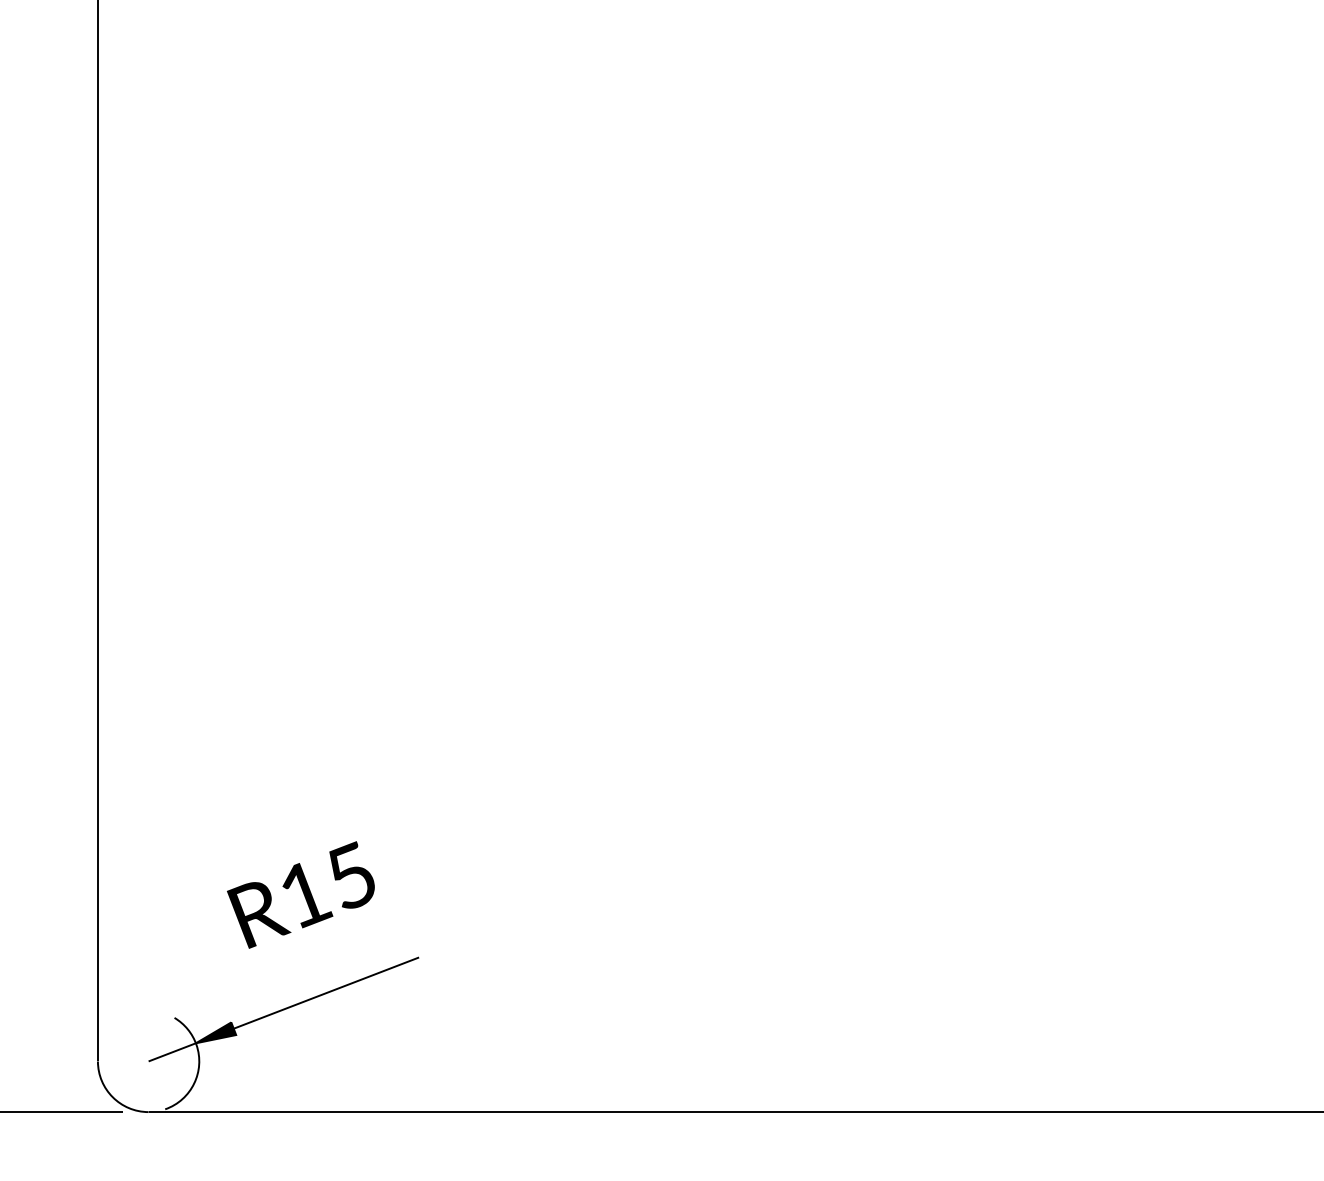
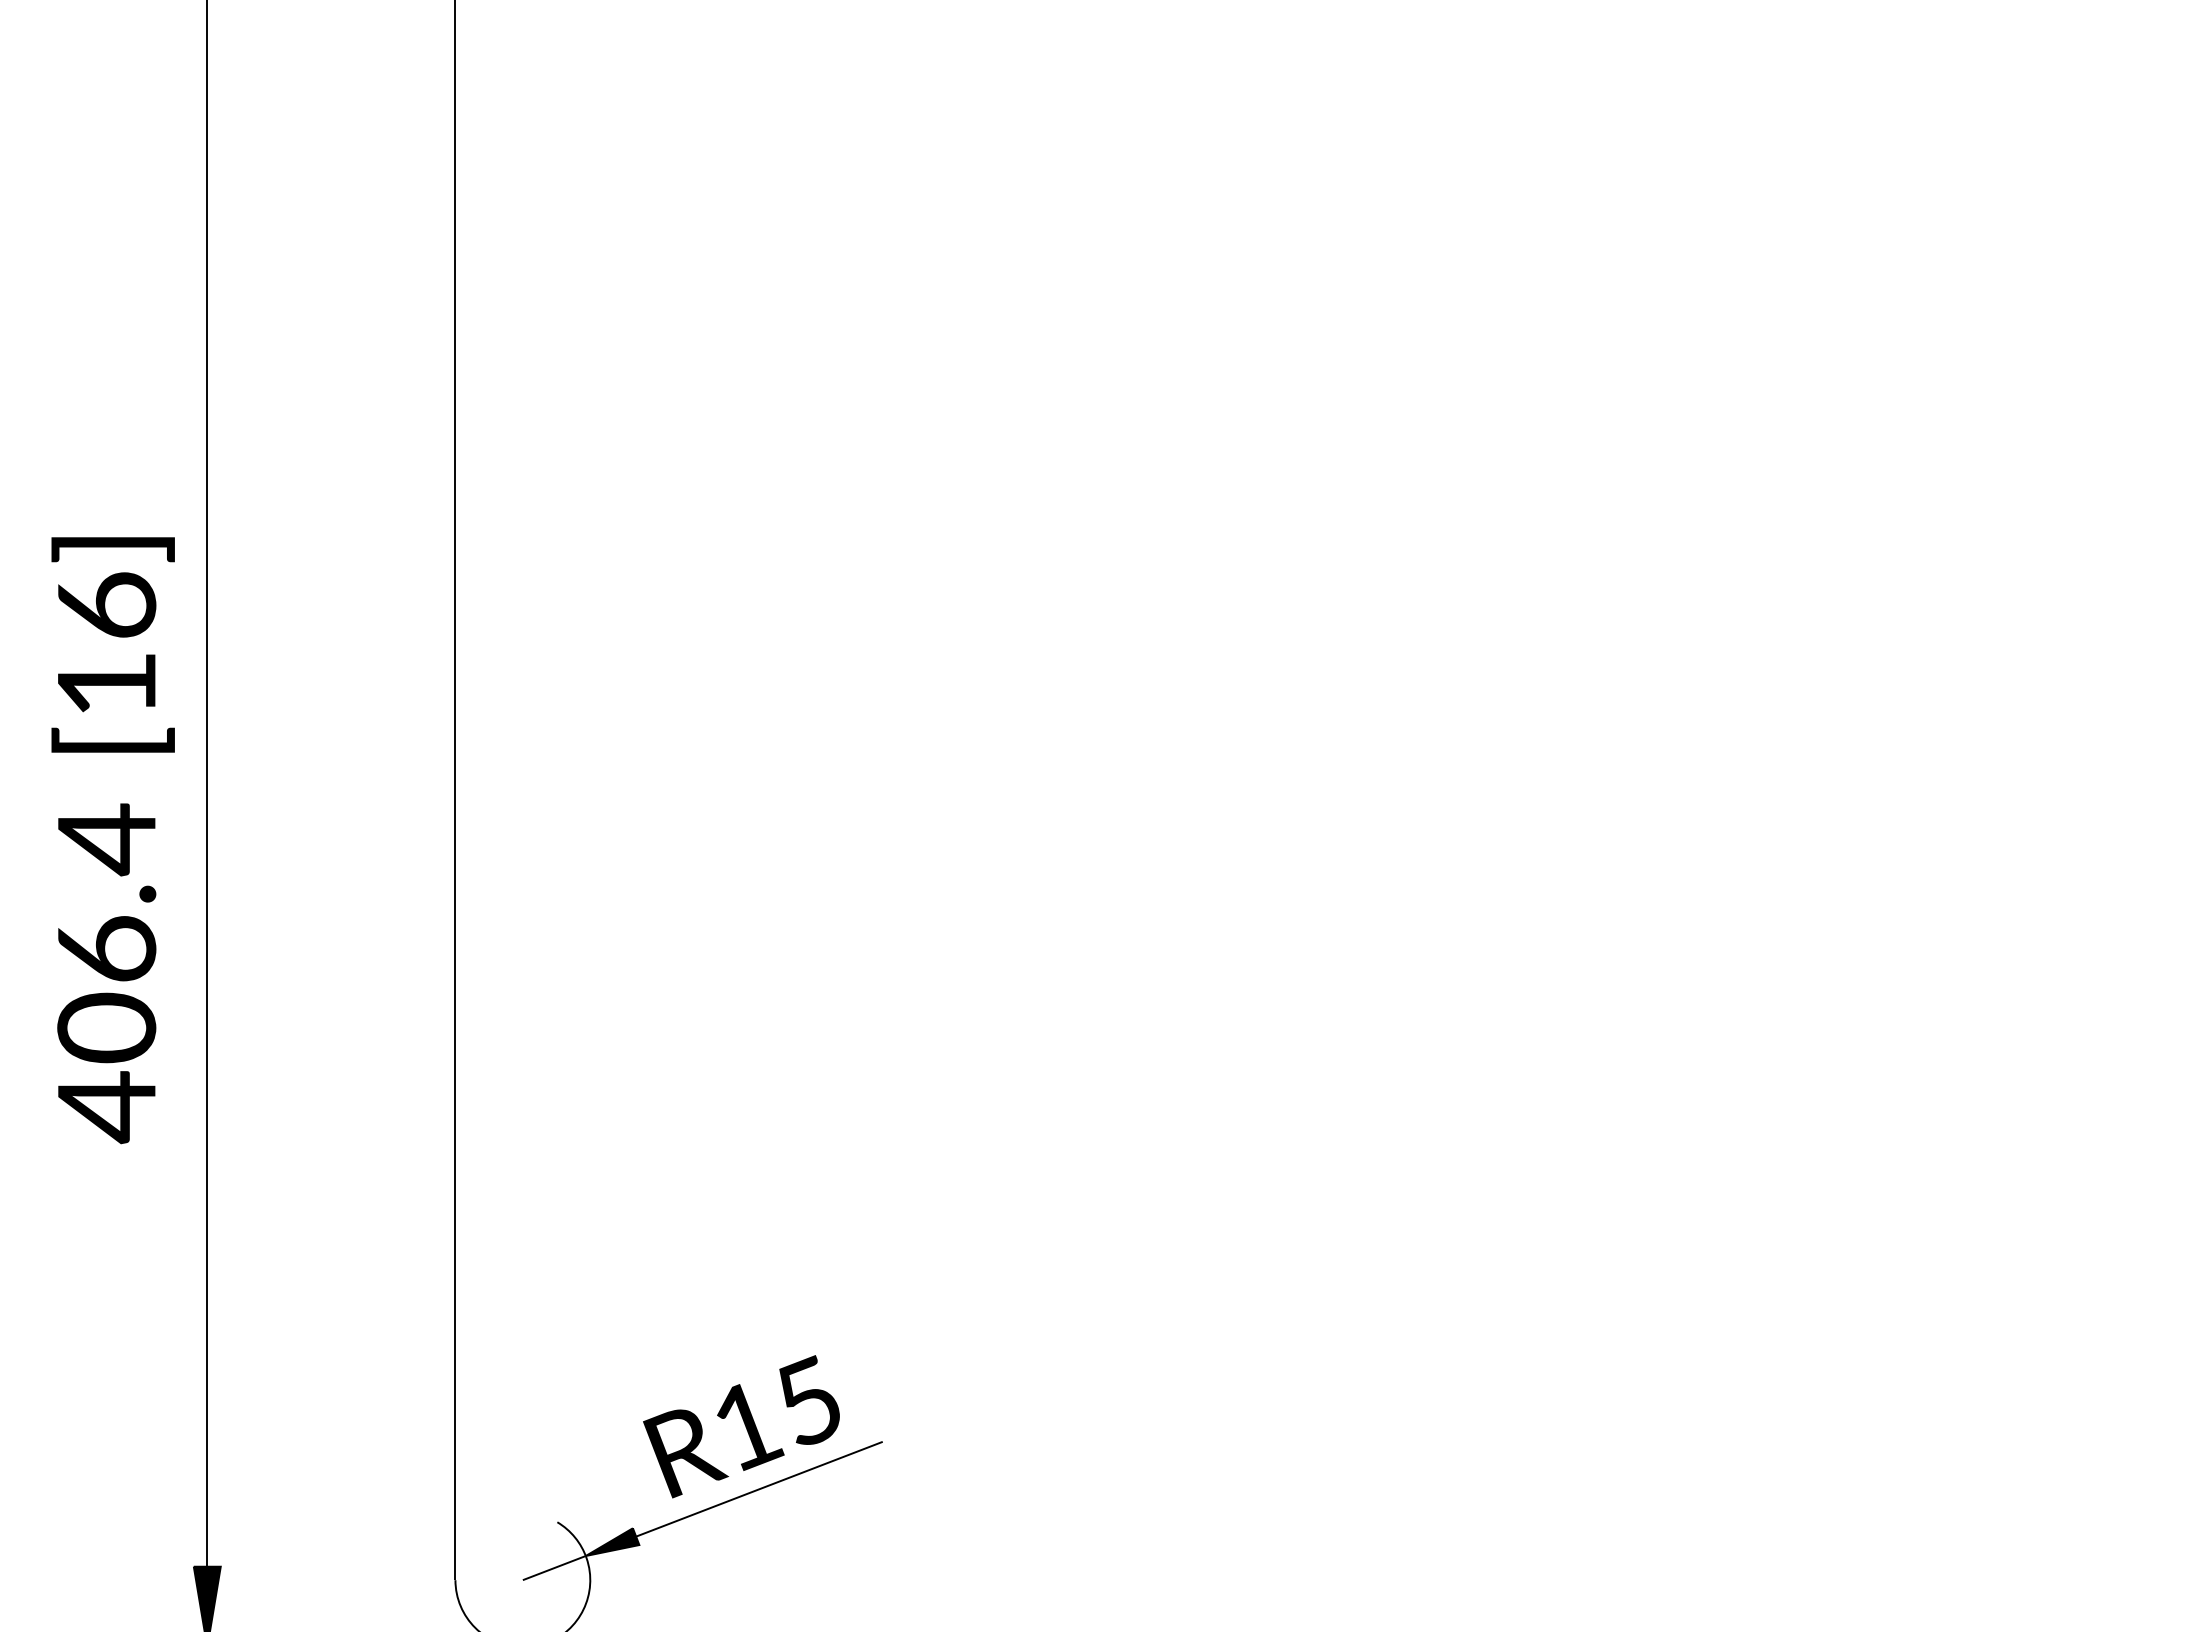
text: (300, 894) -> (741, 1426), moved

